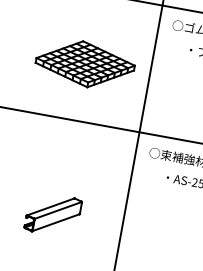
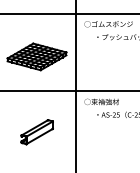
part: (51, 215) -> (36, 132), moved

